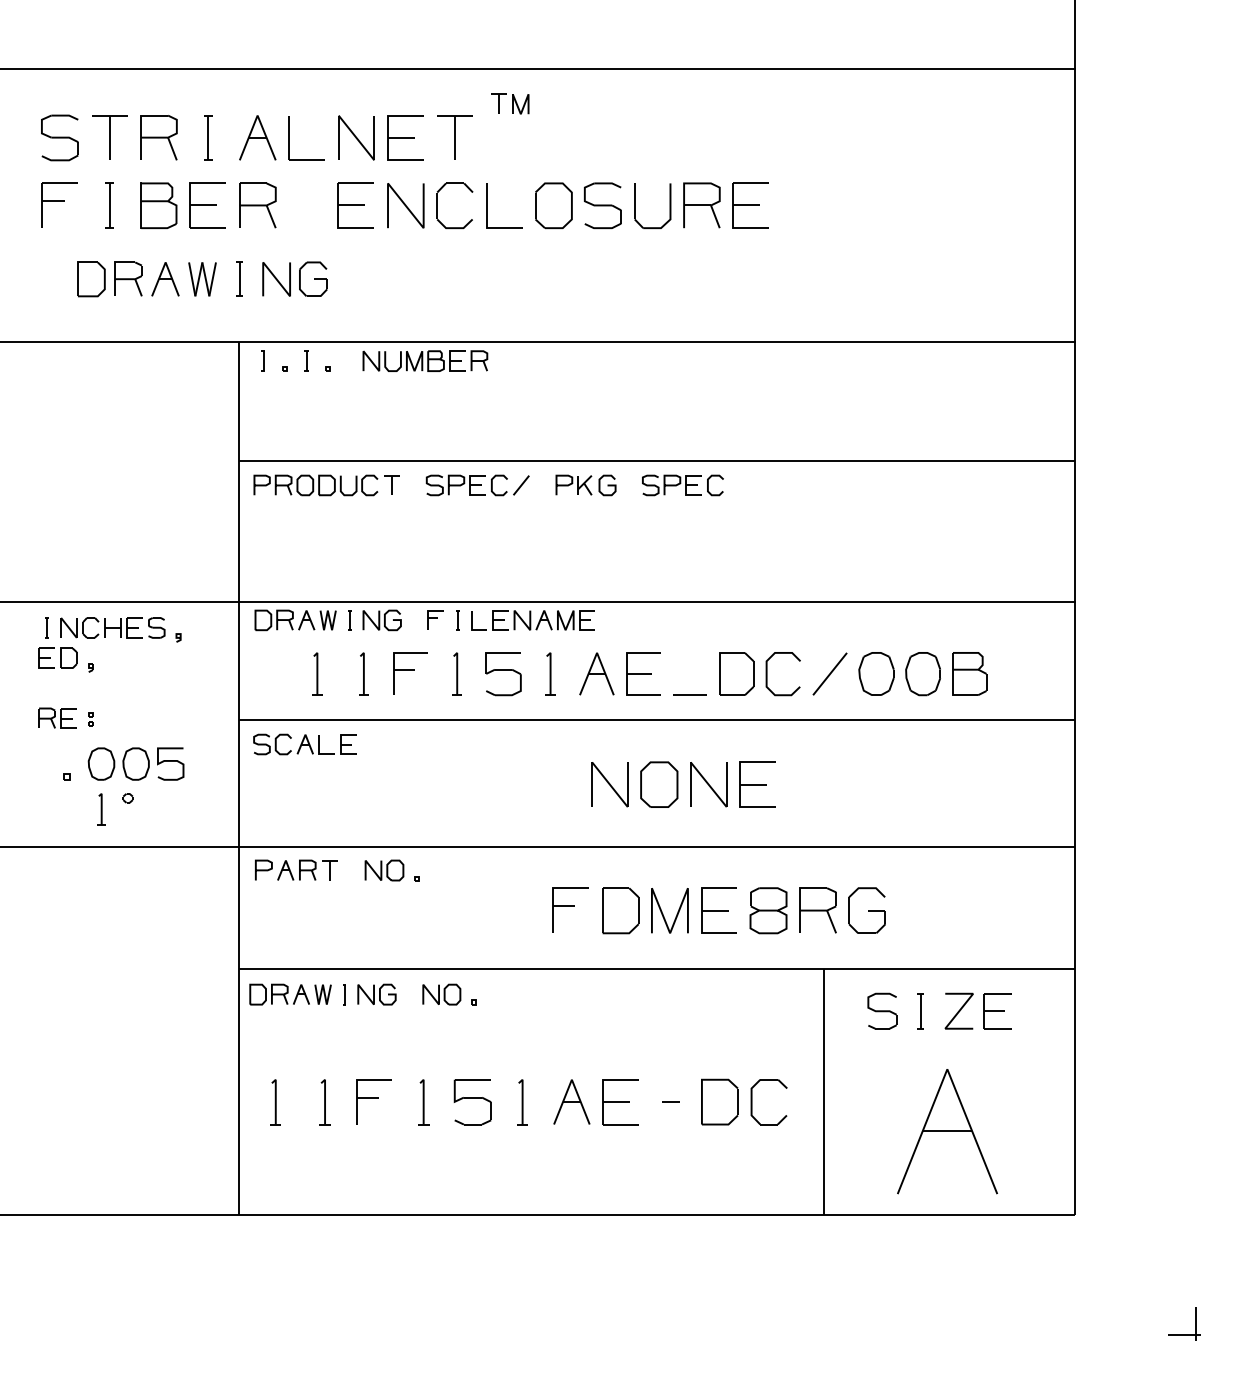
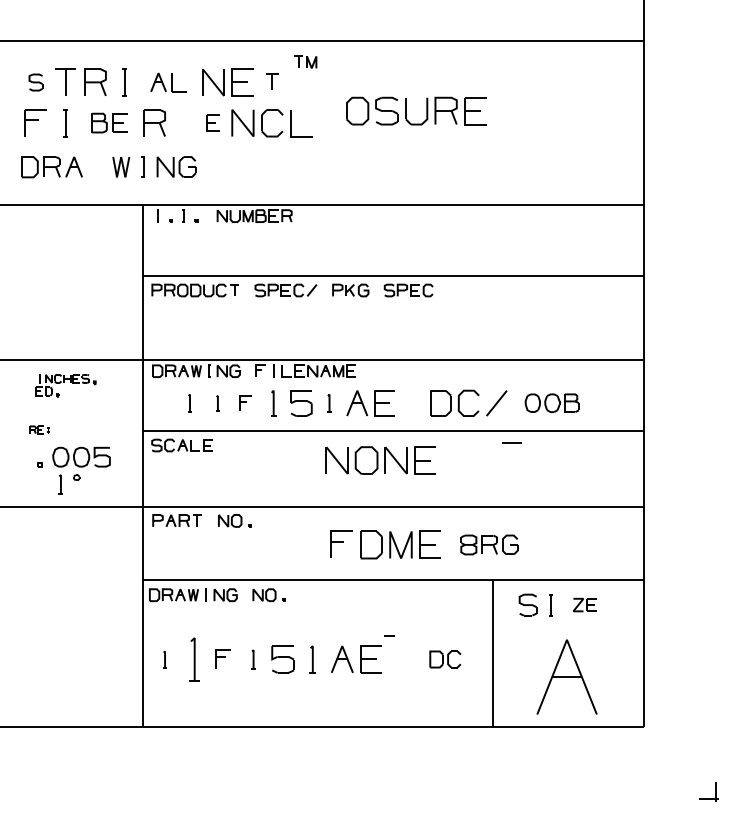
part: (455, 136) -> (272, 81), size x0.6
part: (59, 137) -> (35, 82), size x0.6
part: (281, 137) -> (168, 82), size x0.7
part: (182, 204) -> (109, 122), size x0.7
part: (635, 204) -> (406, 110), moved
part: (354, 206) -> (212, 123), size x0.6
part: (127, 279) -> (51, 167), moved
part: (110, 644) -> (66, 385), size x0.7
part: (410, 672) -> (245, 402), size x0.6
part: (921, 672) -> (551, 402), size x0.7
part: (316, 674) -> (189, 403), size x0.7
part: (363, 674) -> (217, 403), size x0.6
part: (550, 674) -> (329, 403), size x0.7
line: (689, 694) -> (511, 442), moved
part: (65, 717) -> (39, 429), size x0.6
part: (682, 784) -> (380, 460), moved
part: (817, 909) -> (489, 544), size x0.7
part: (976, 1010) -> (584, 604), size x0.6
part: (373, 1100) -> (223, 658), size x0.7
line: (670, 1100) -> (389, 635), moved
part: (274, 1102) -> (164, 659), size x0.6
part: (324, 1102) -> (194, 659), size x1.6
part: (423, 1102) -> (253, 659), size x0.7
part: (744, 1102) -> (445, 659), size x0.6

